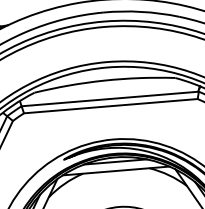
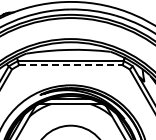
line: (110, 106) -> (70, 65), solid -> dashed

